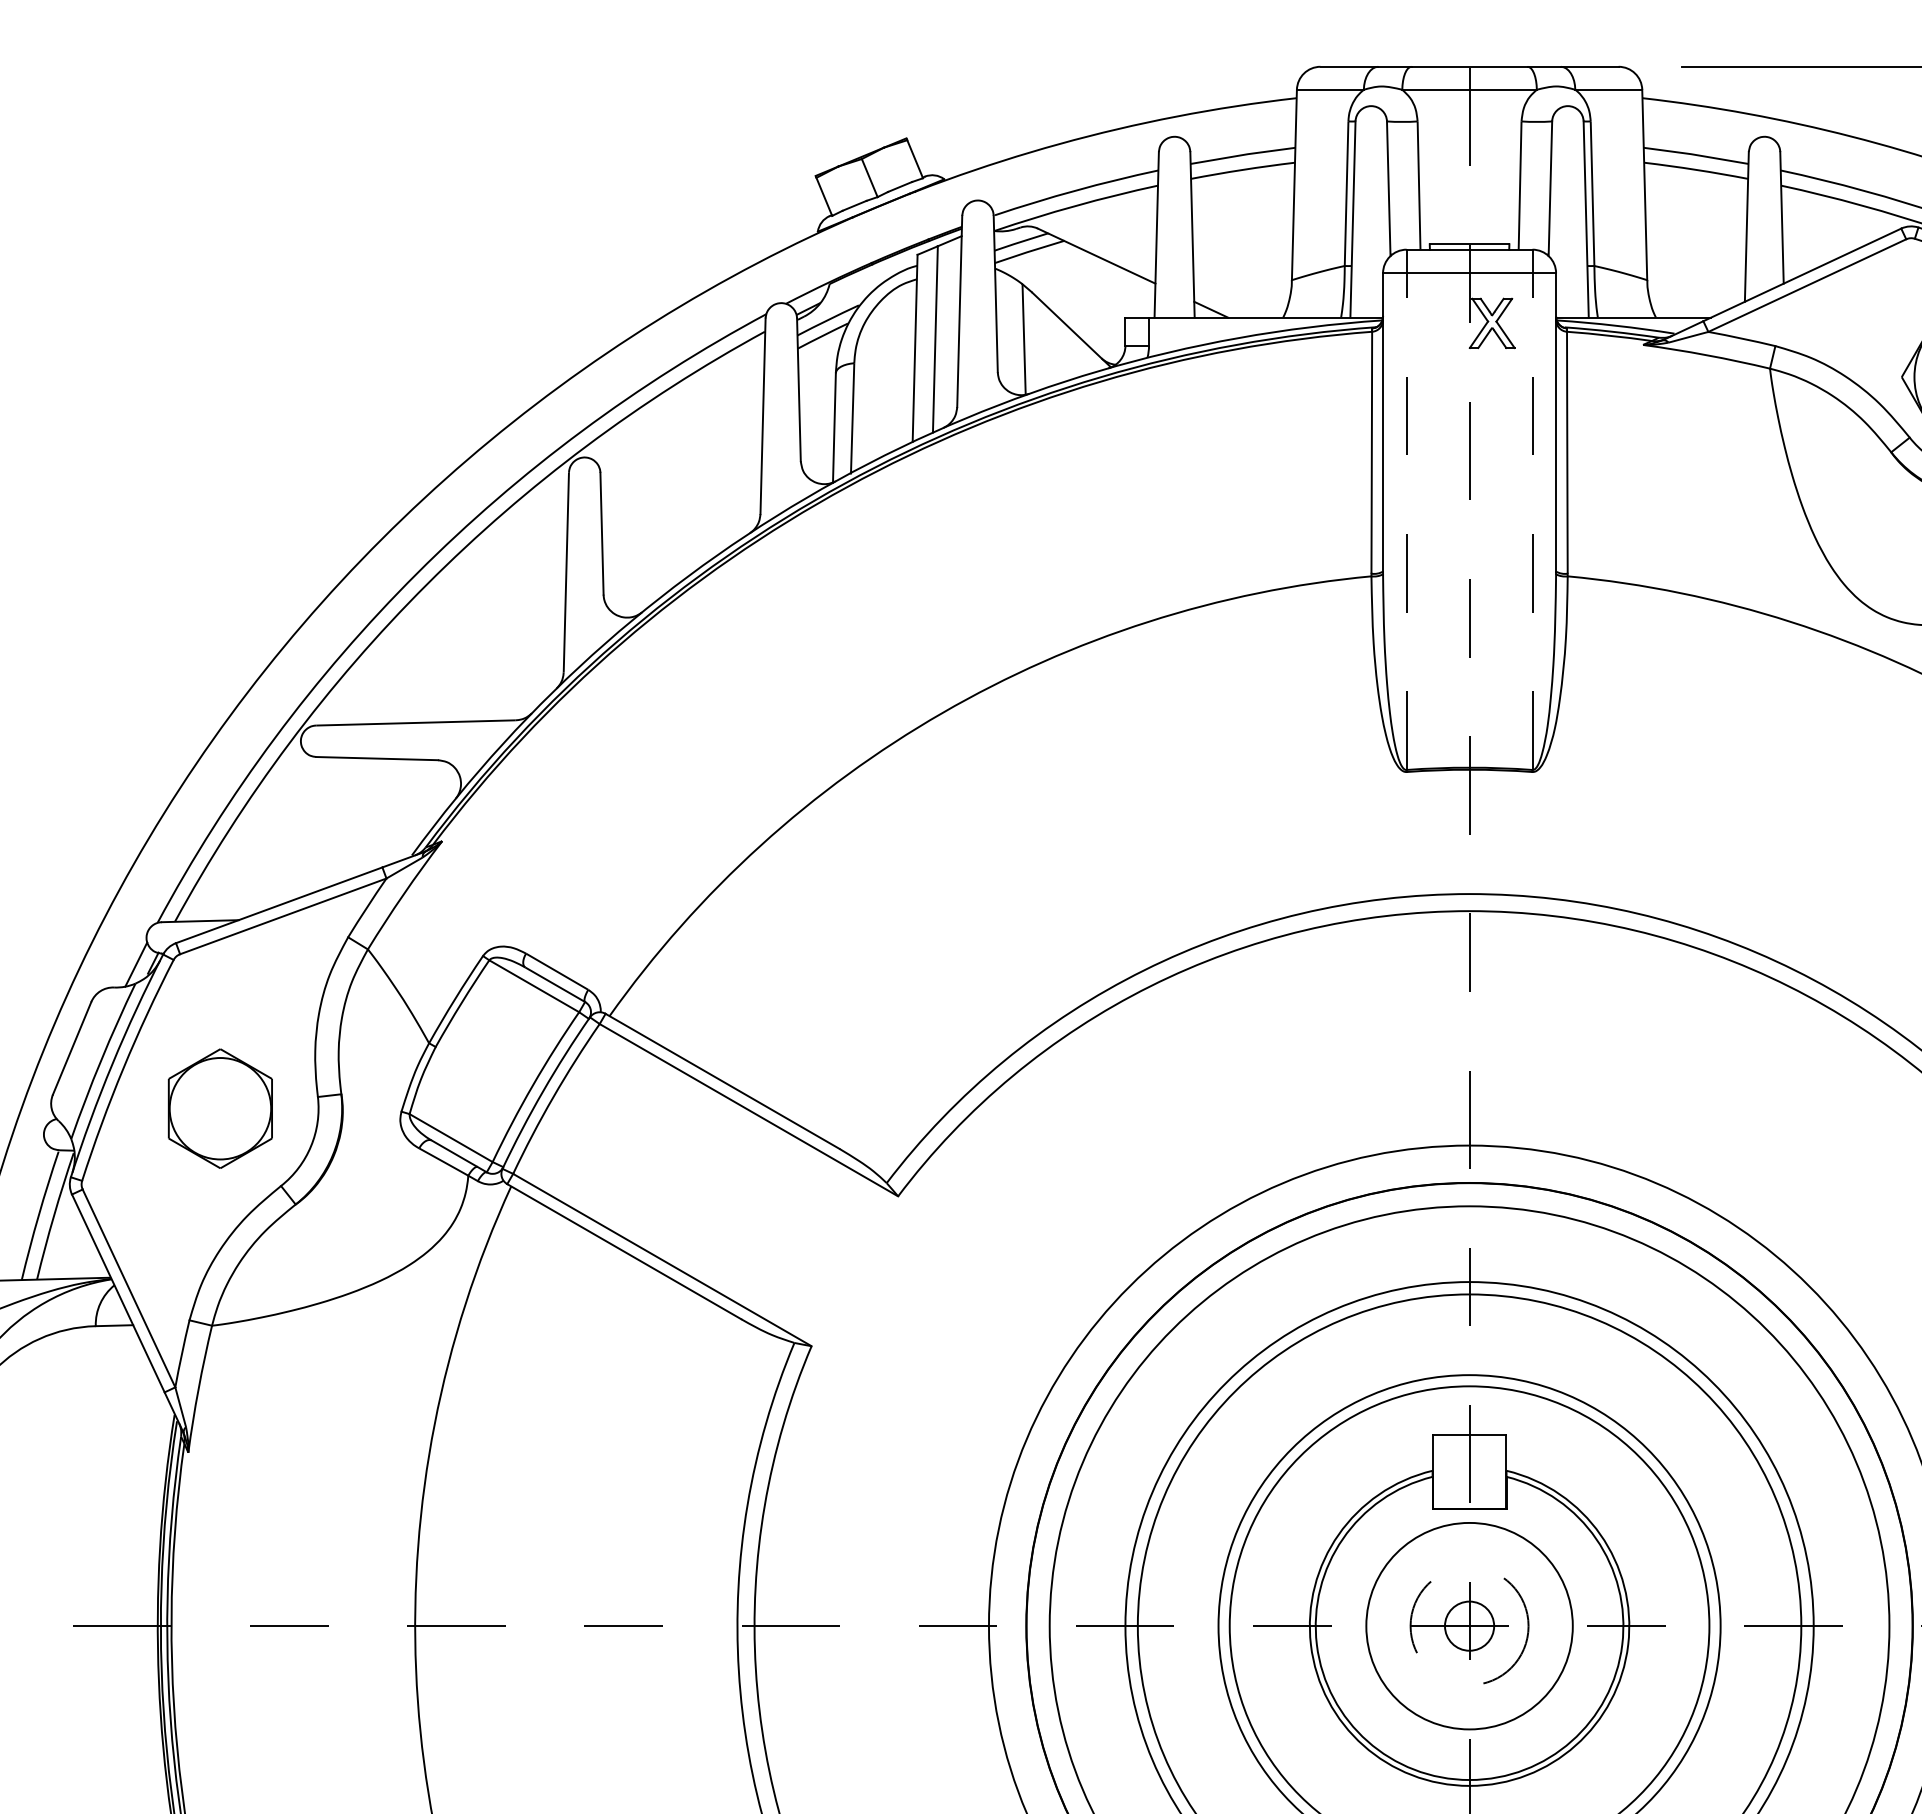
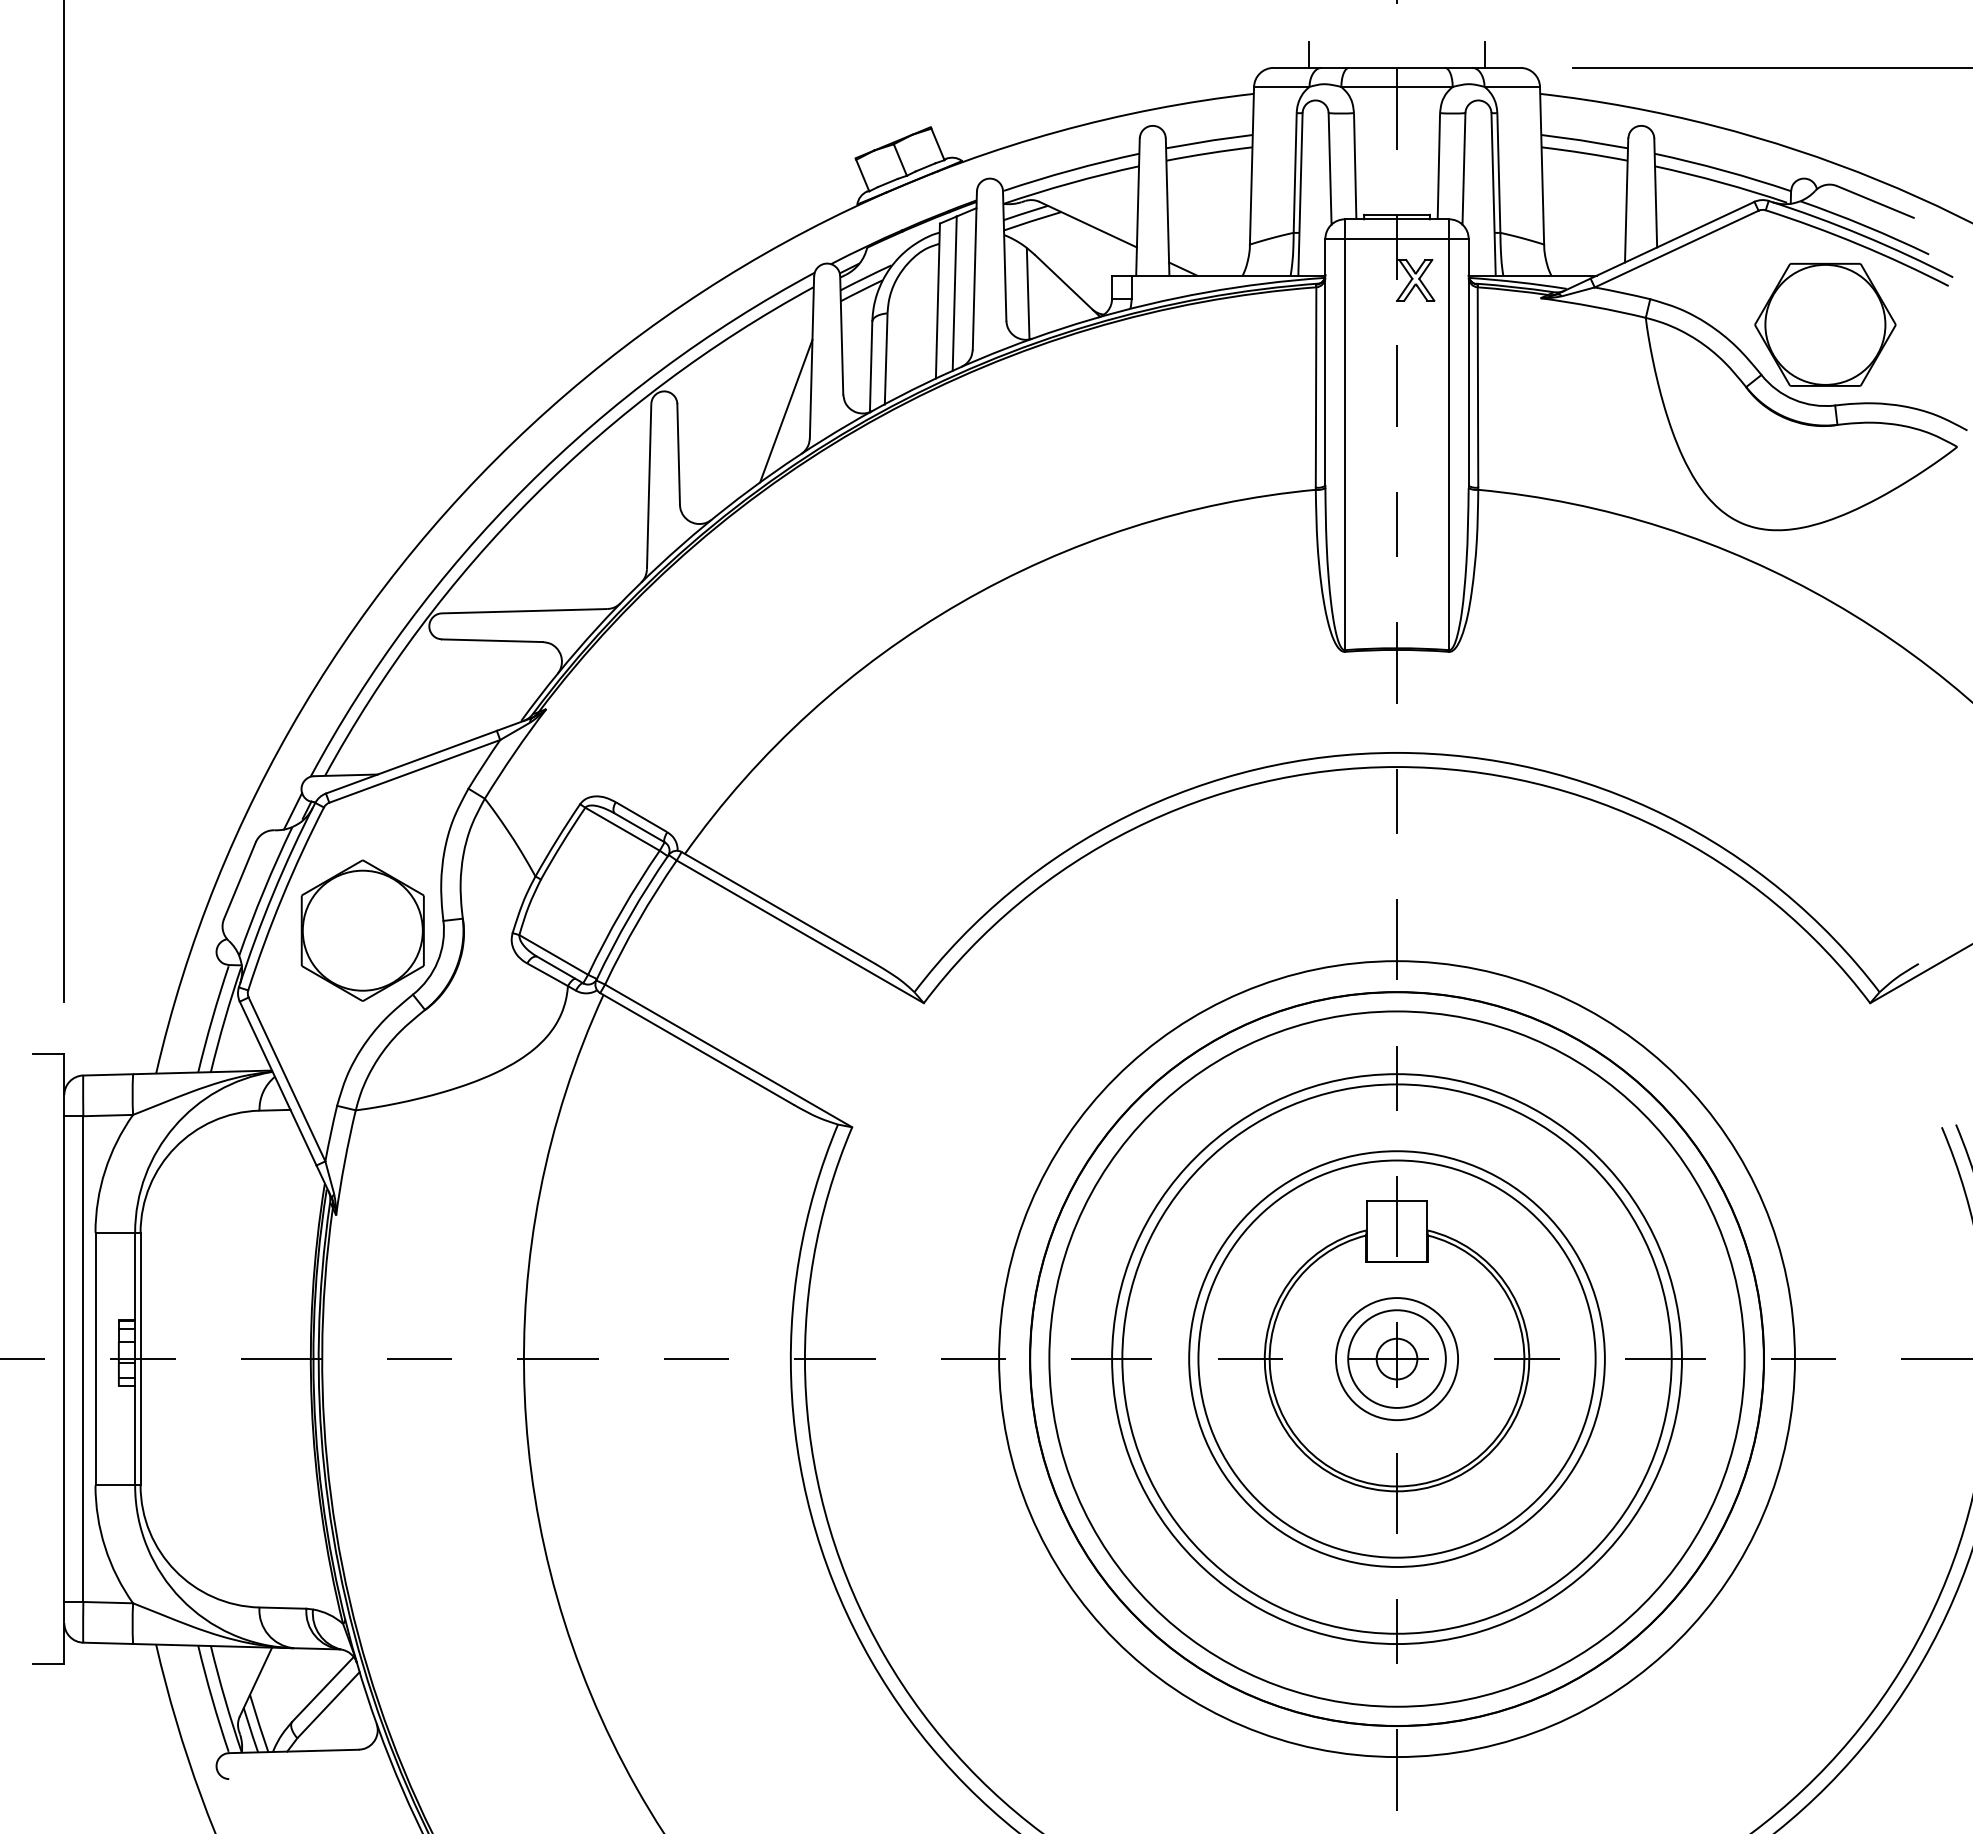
line: (1363, 50) -> (1309, 54), added
line: (1575, 50) -> (1484, 54), added
line: (732, 480) -> (786, 410), added
line: (1406, 521) -> (1344, 444), dashed -> solid
line: (1532, 521) -> (1449, 444), dashed -> solid
part: (220, 1108) -> (362, 930), size x1.43
circle: (1468, 1625) -> (1396, 1358), dashed -> solid
circle: (1468, 1626) -> (1396, 1359), size x0.71

